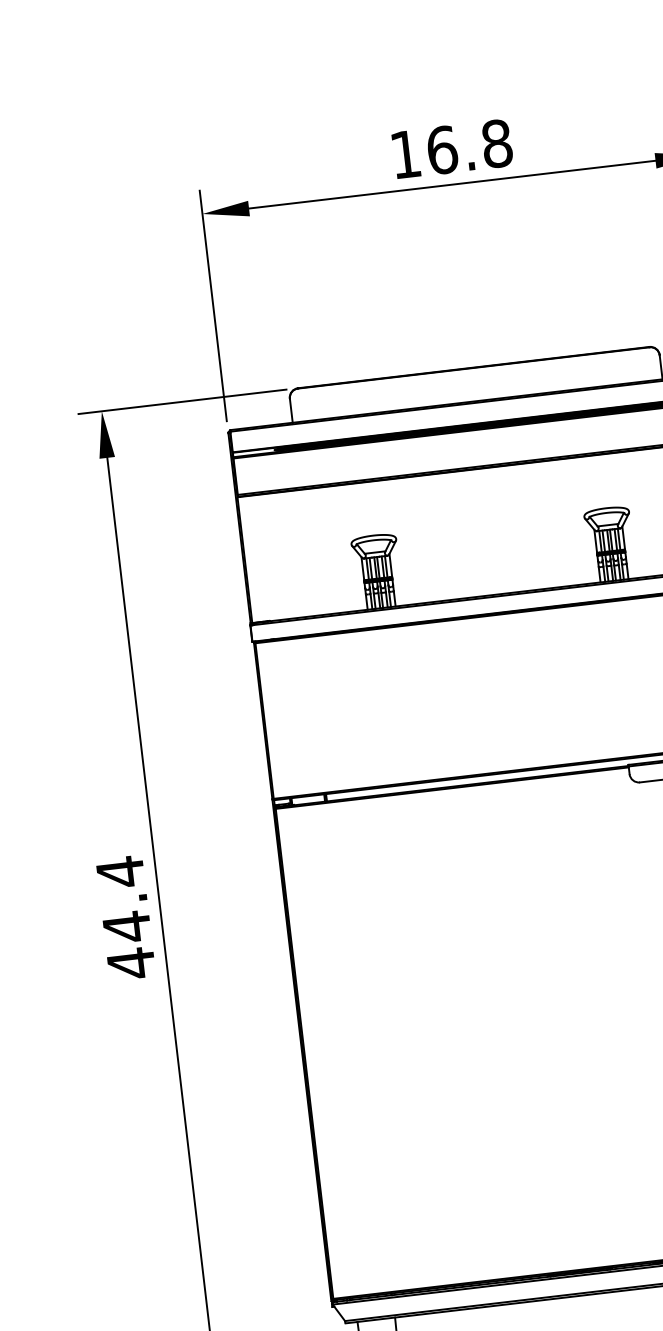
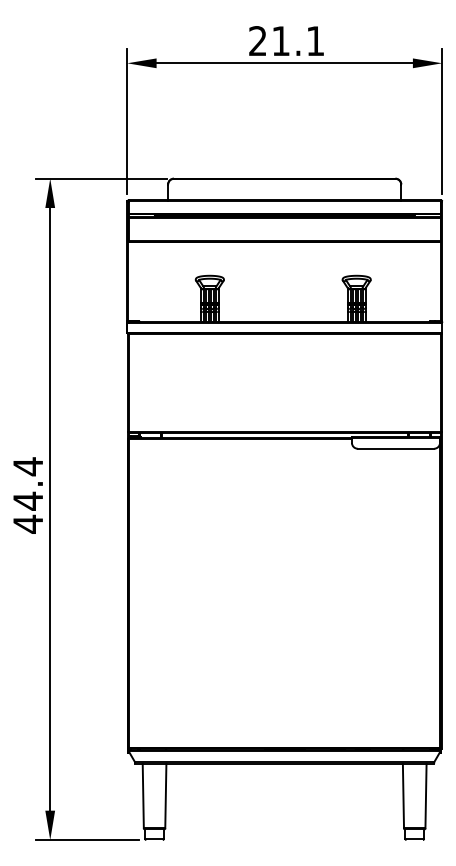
text: (451, 149) -> (286, 41), 16.8 -> 21.1

